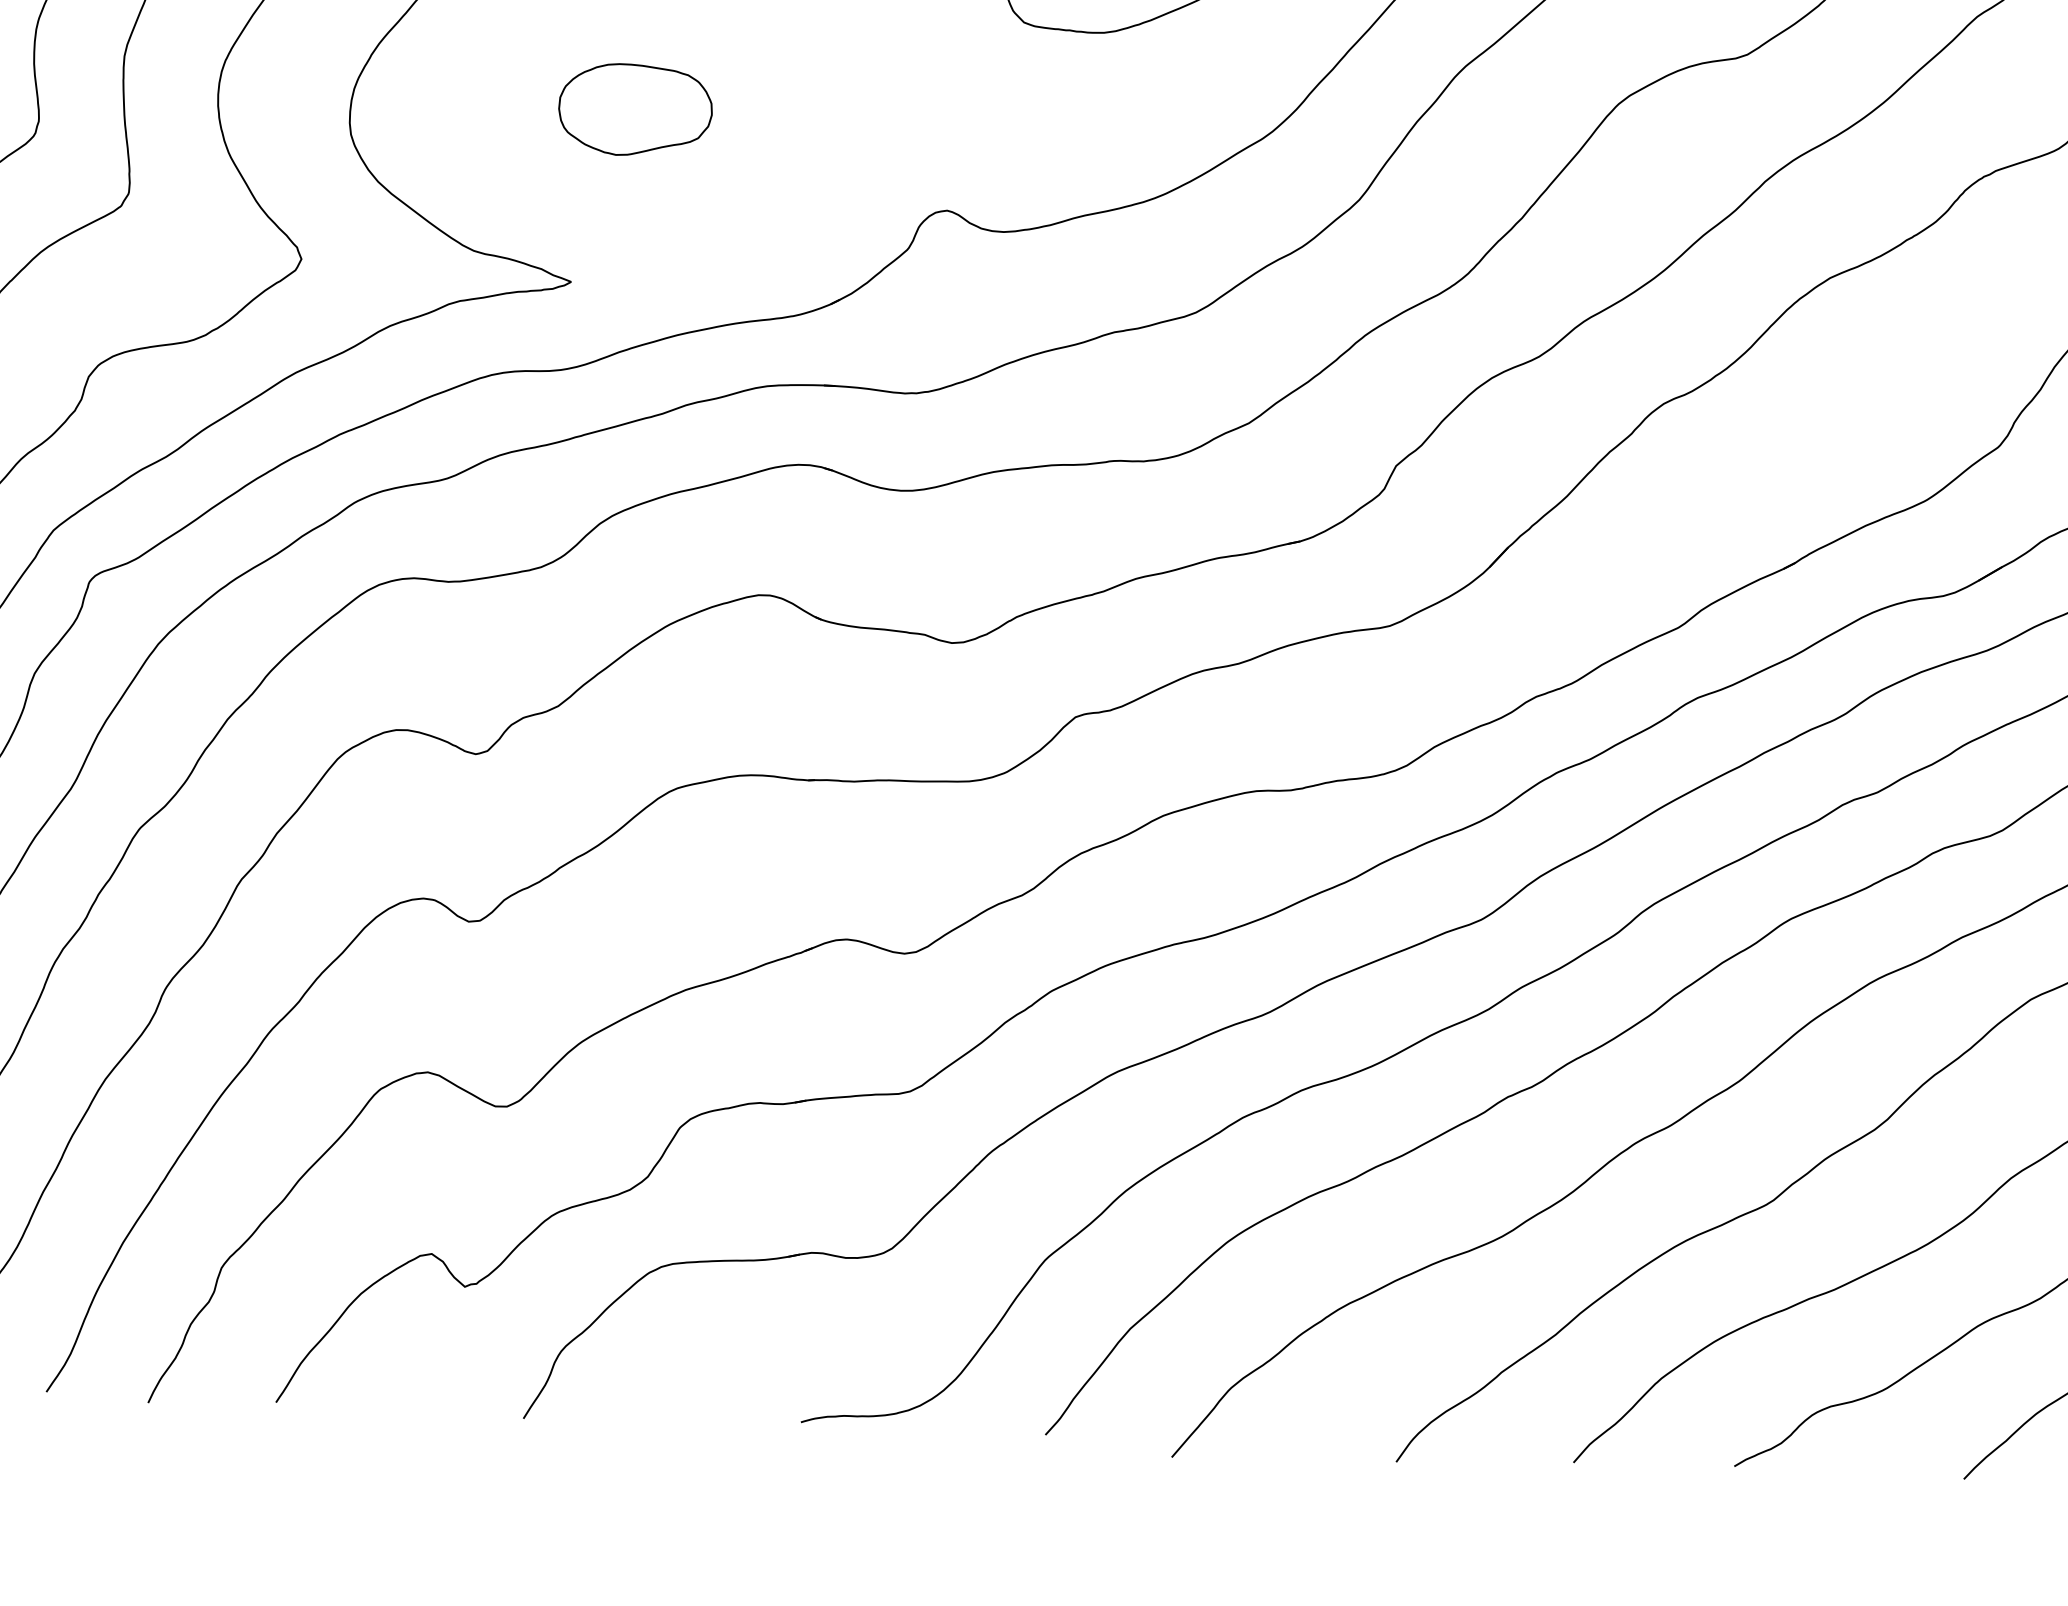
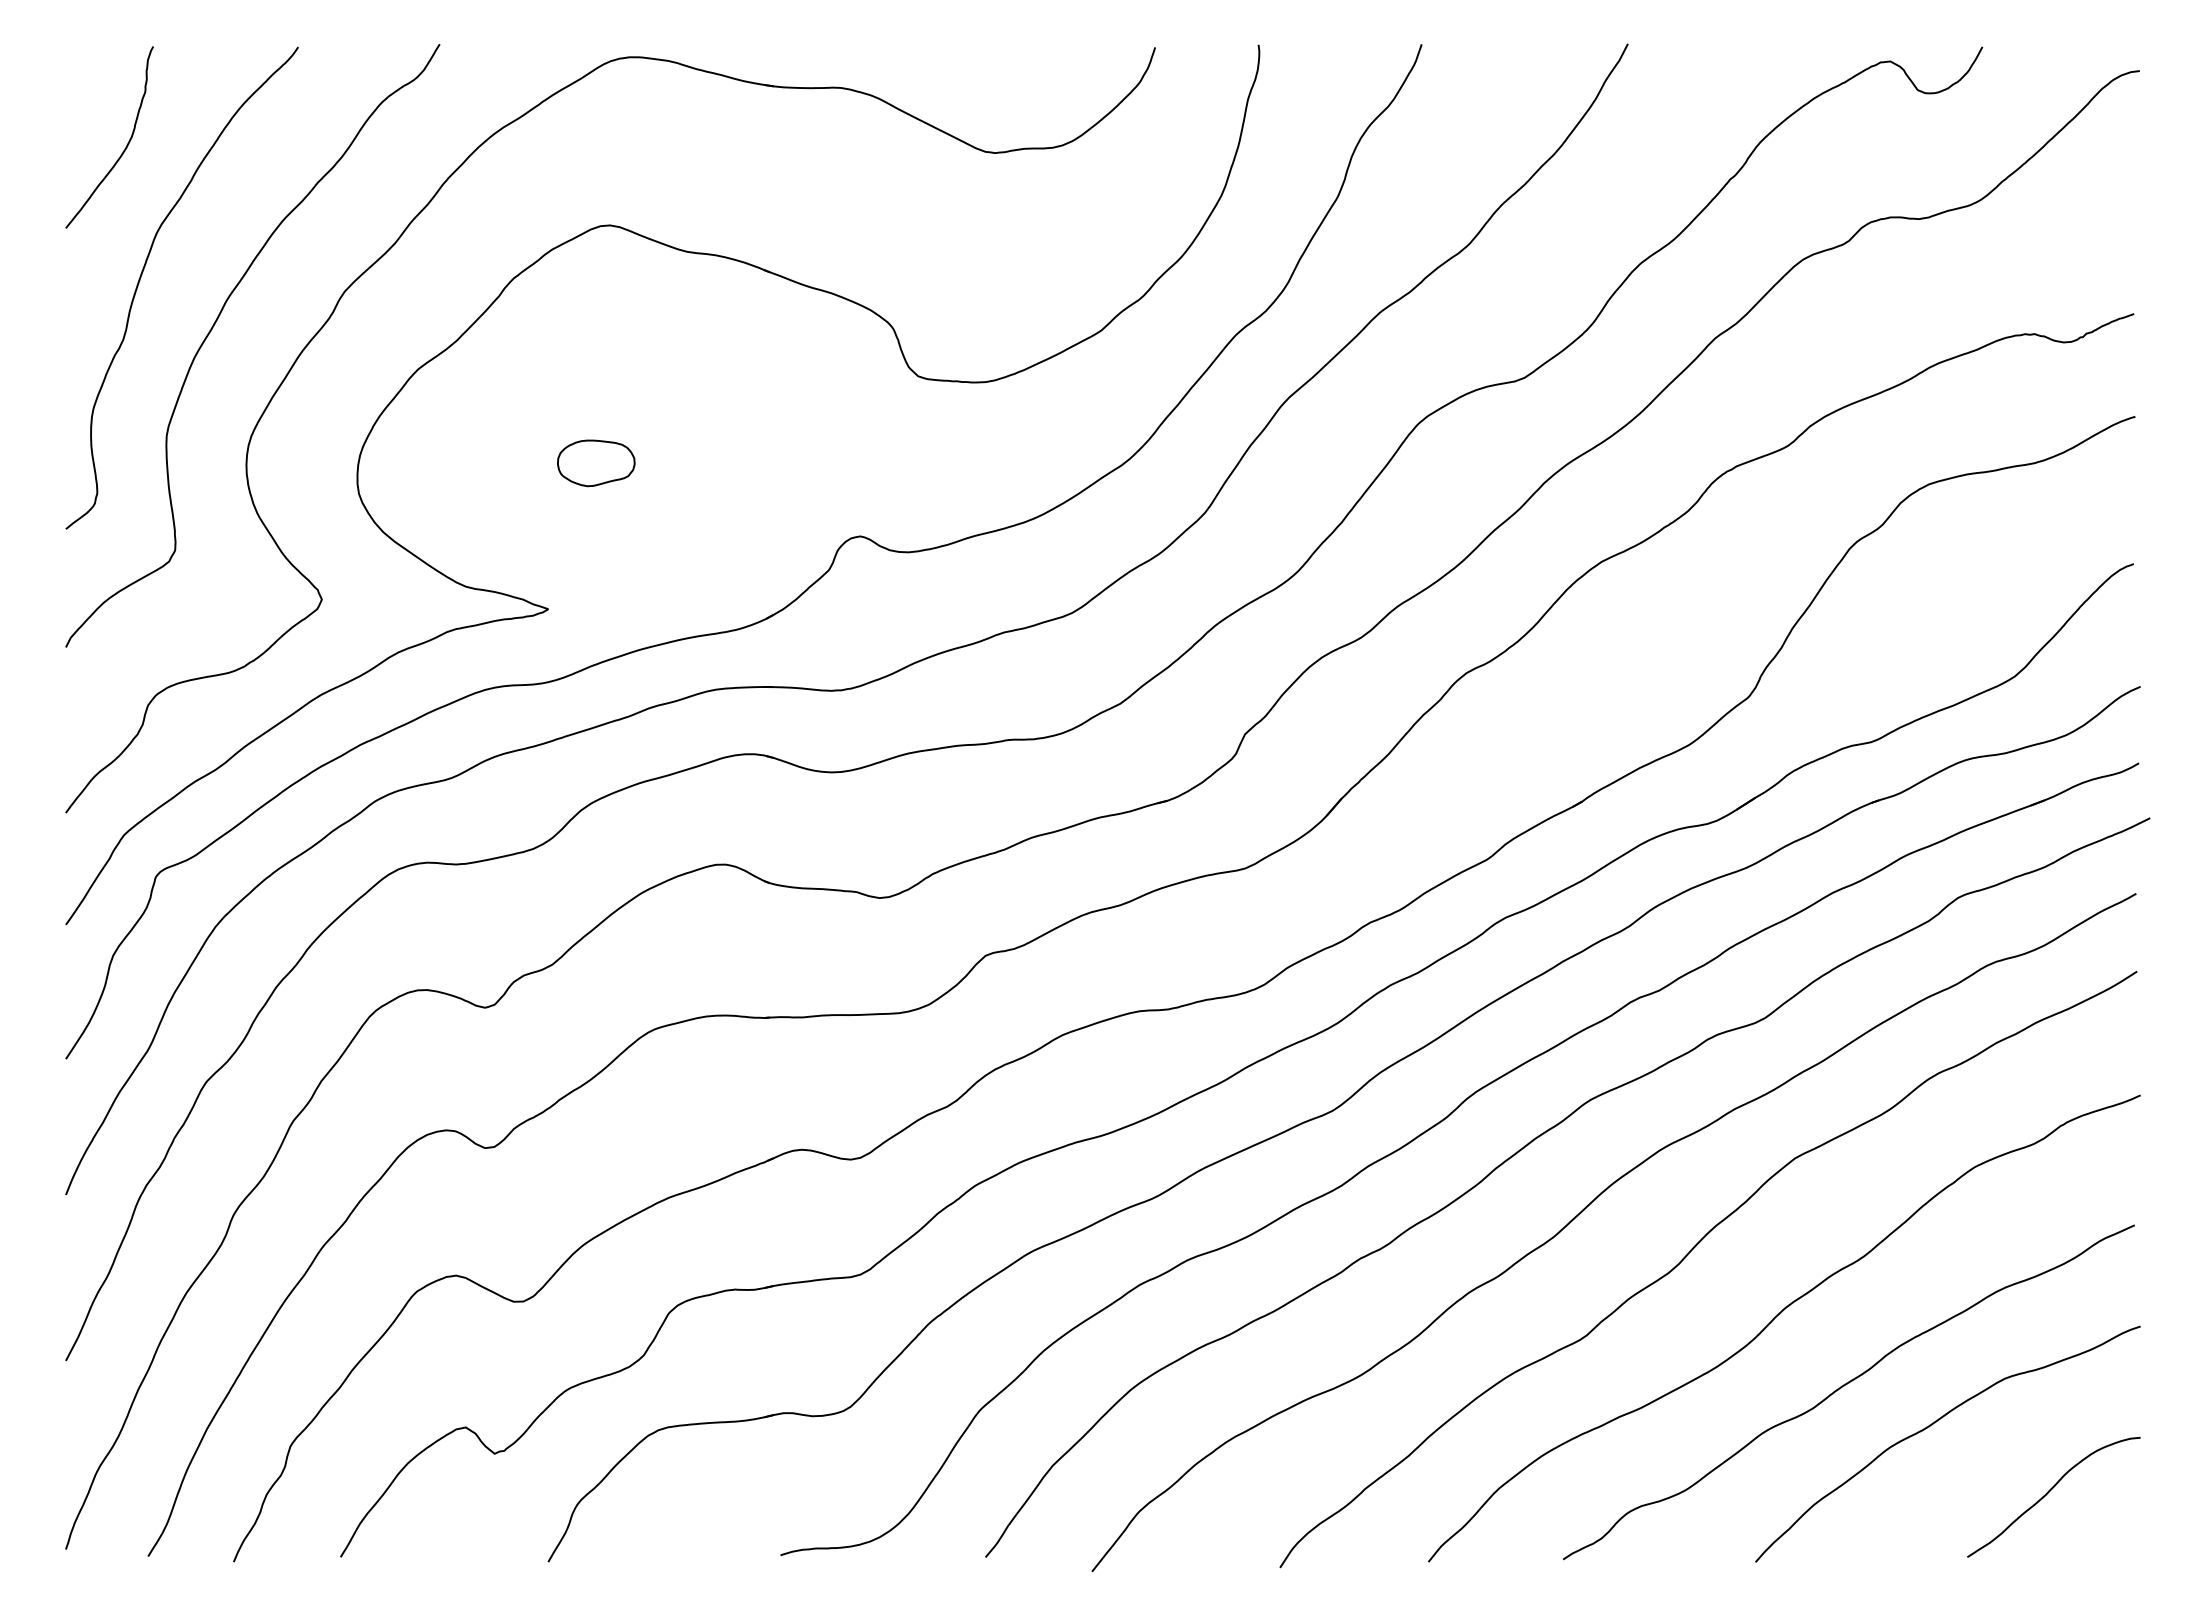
part: (635, 110) -> (596, 463), size x0.6

